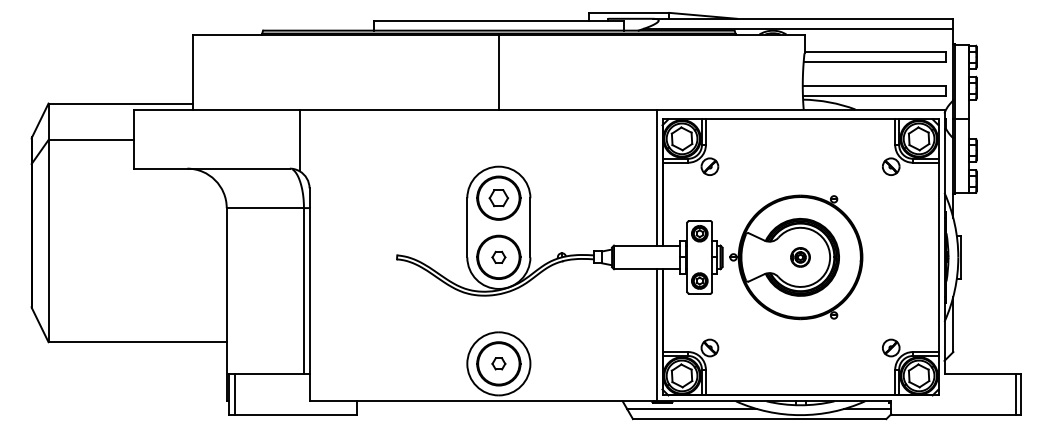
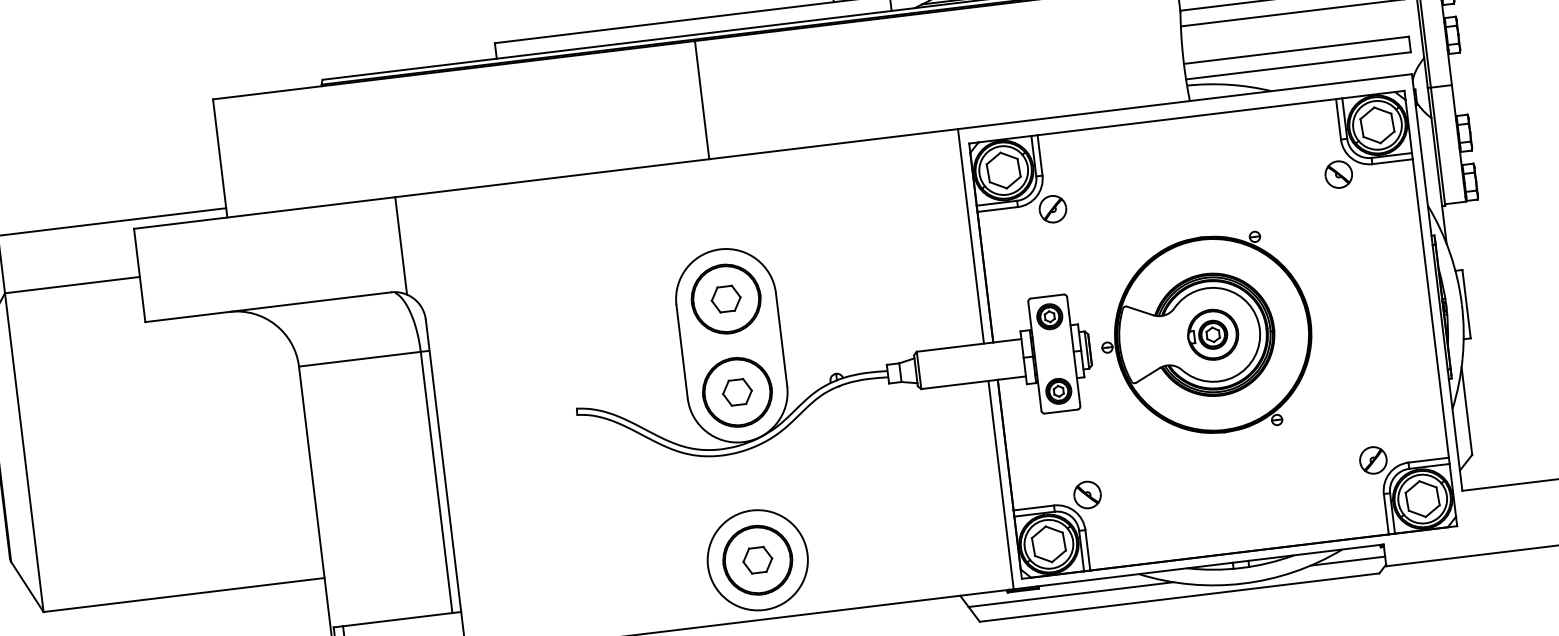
part: (498, 257) -> (736, 392), size x1.43
part: (800, 257) -> (1213, 335), size x1.67
part: (498, 363) -> (757, 559), size x1.43

